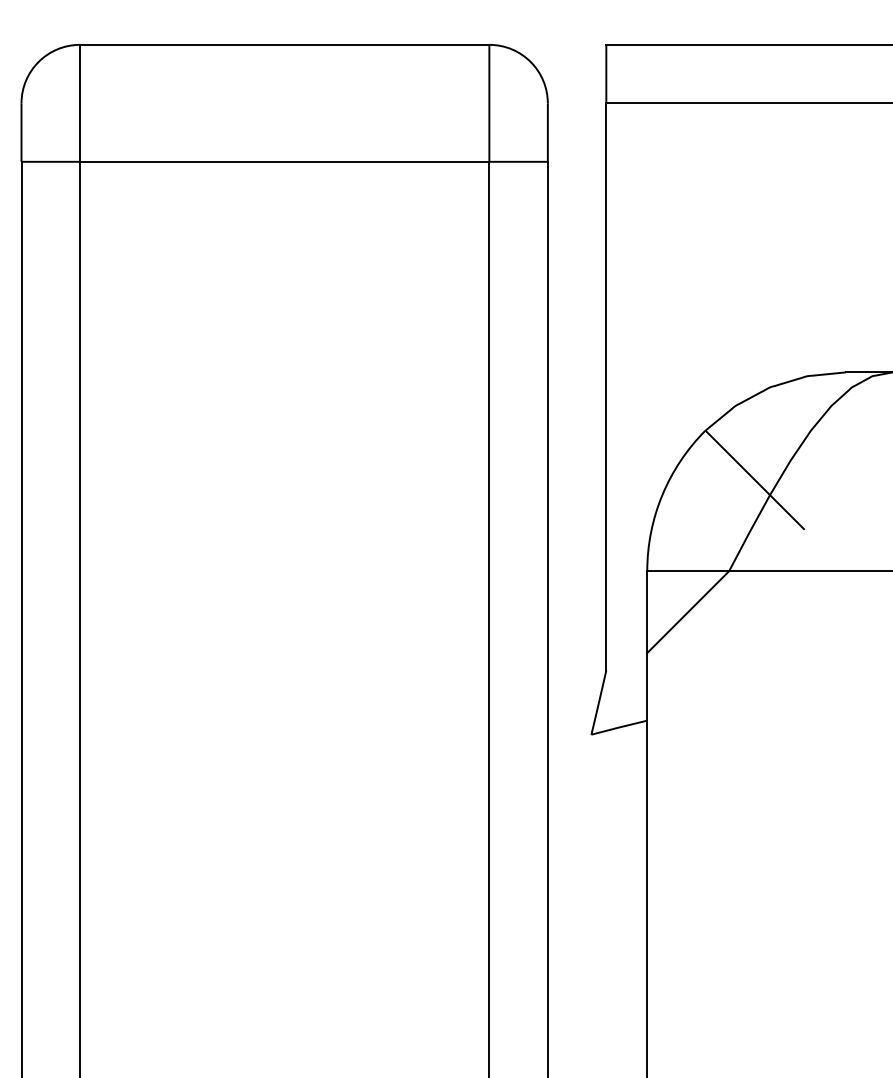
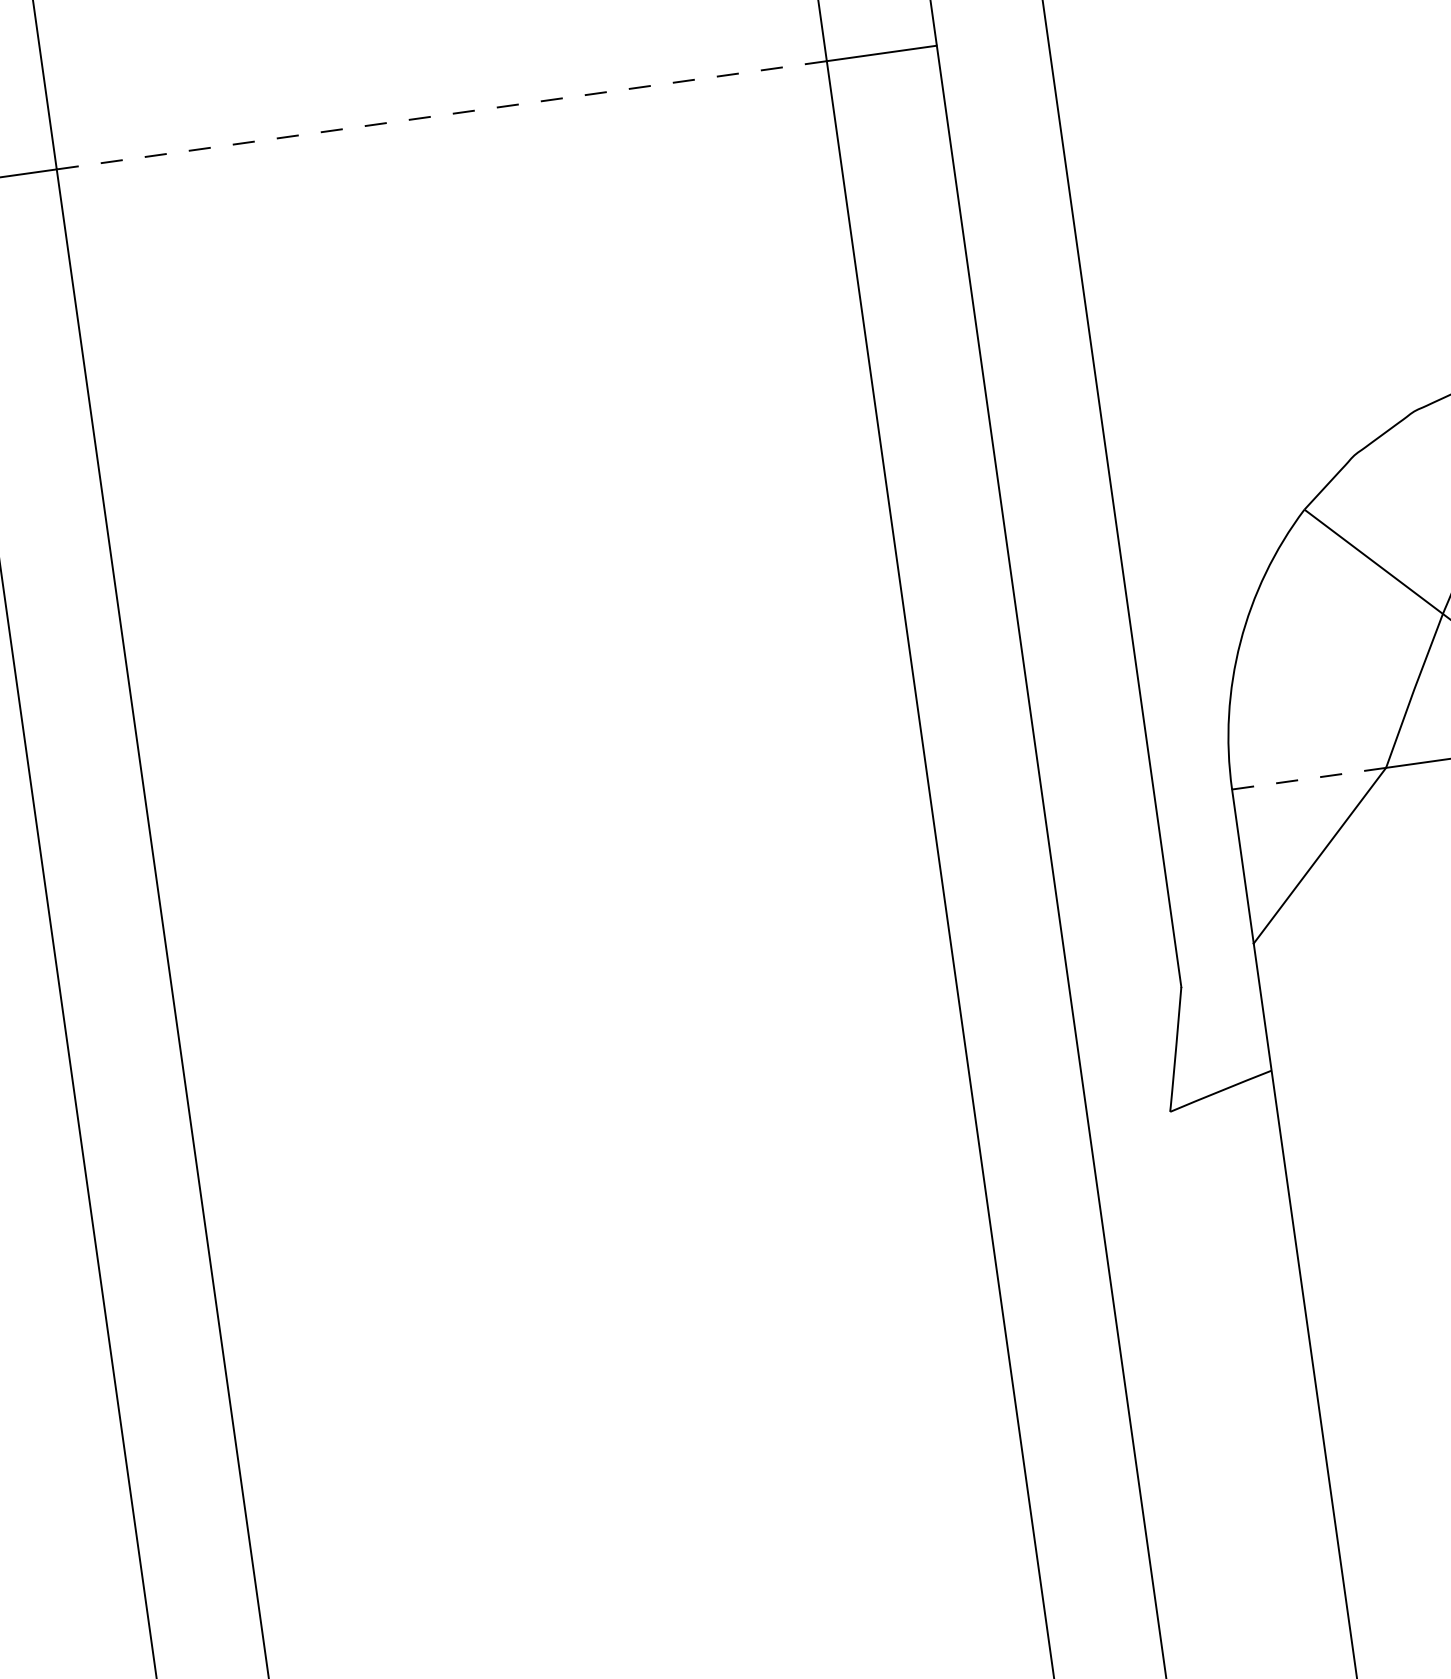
line: (284, 161) -> (441, 114), solid -> dashed
line: (688, 571) -> (1309, 779), solid -> dashed

